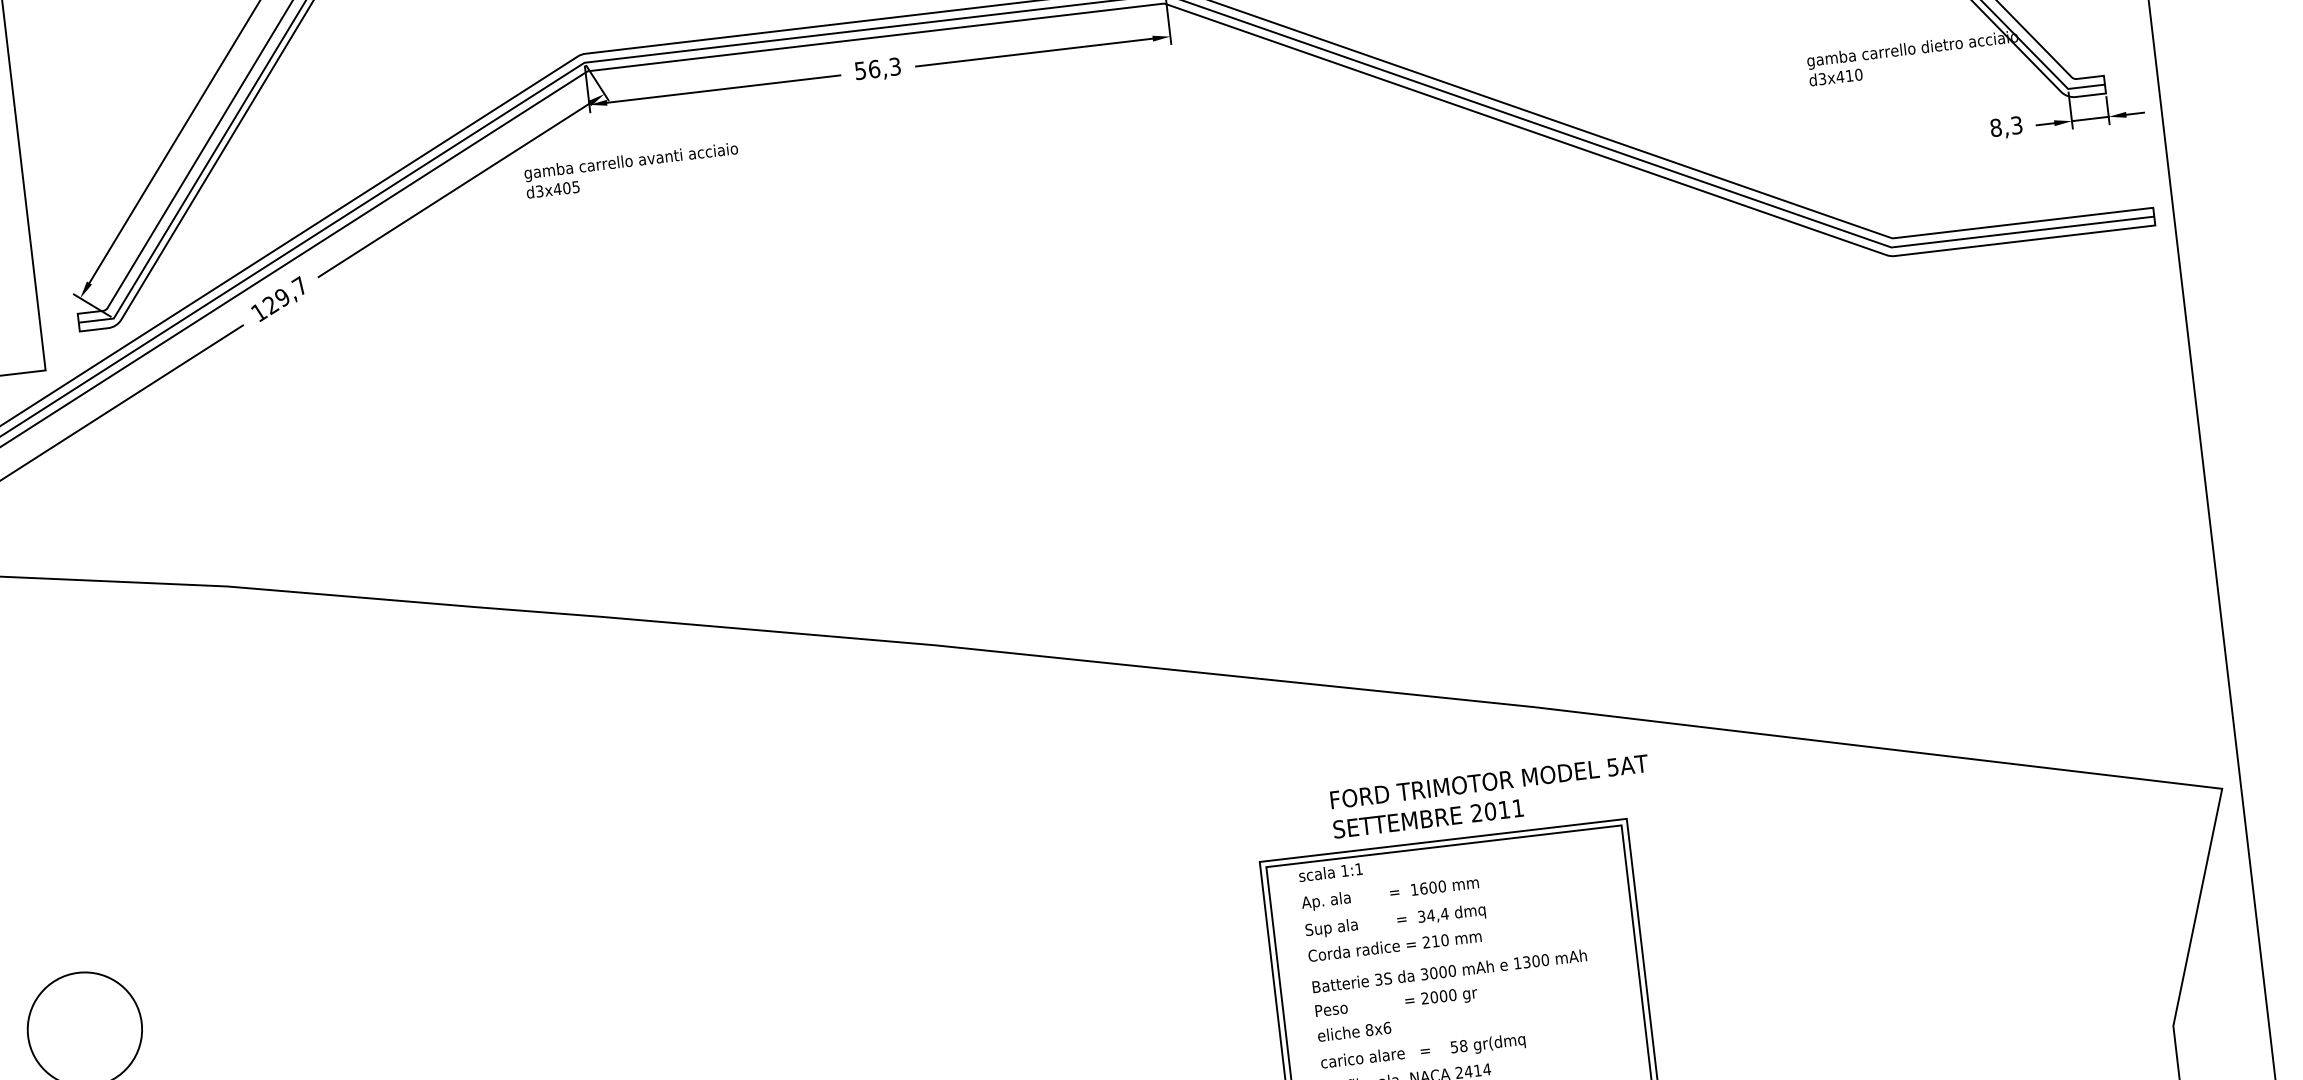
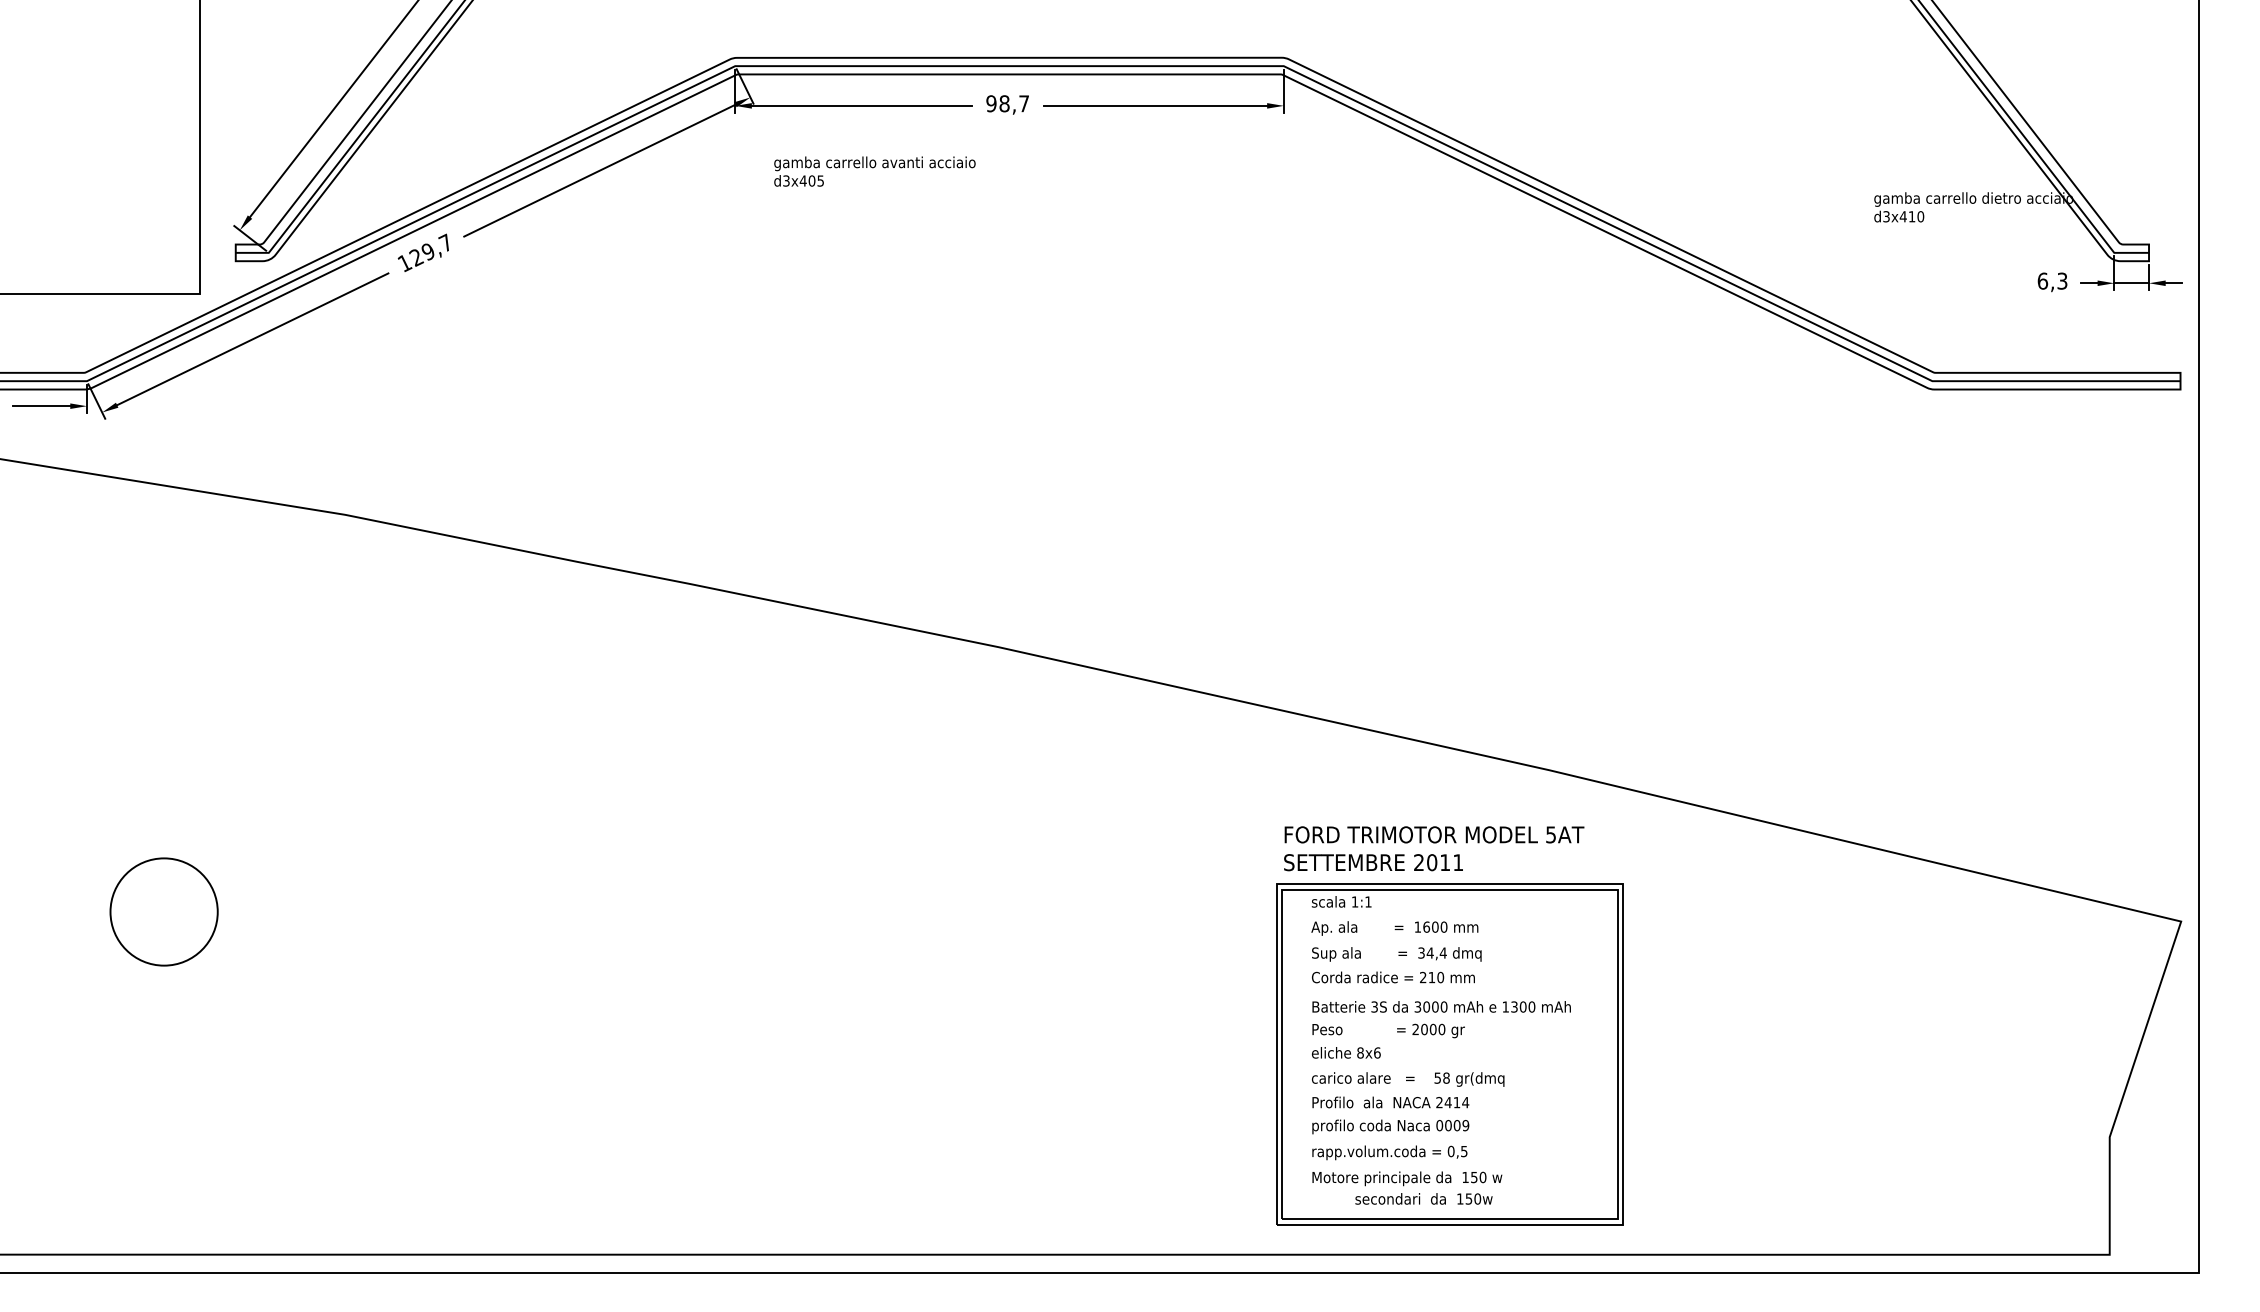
text: (877, 68) -> (1007, 103), 56,3 -> 98,7
text: (1995, 127) -> (2042, 280), 8,3 -> 6,3
text: (631, 170) -> (874, 171), moved
text: (1491, 796) -> (1434, 848), moved

